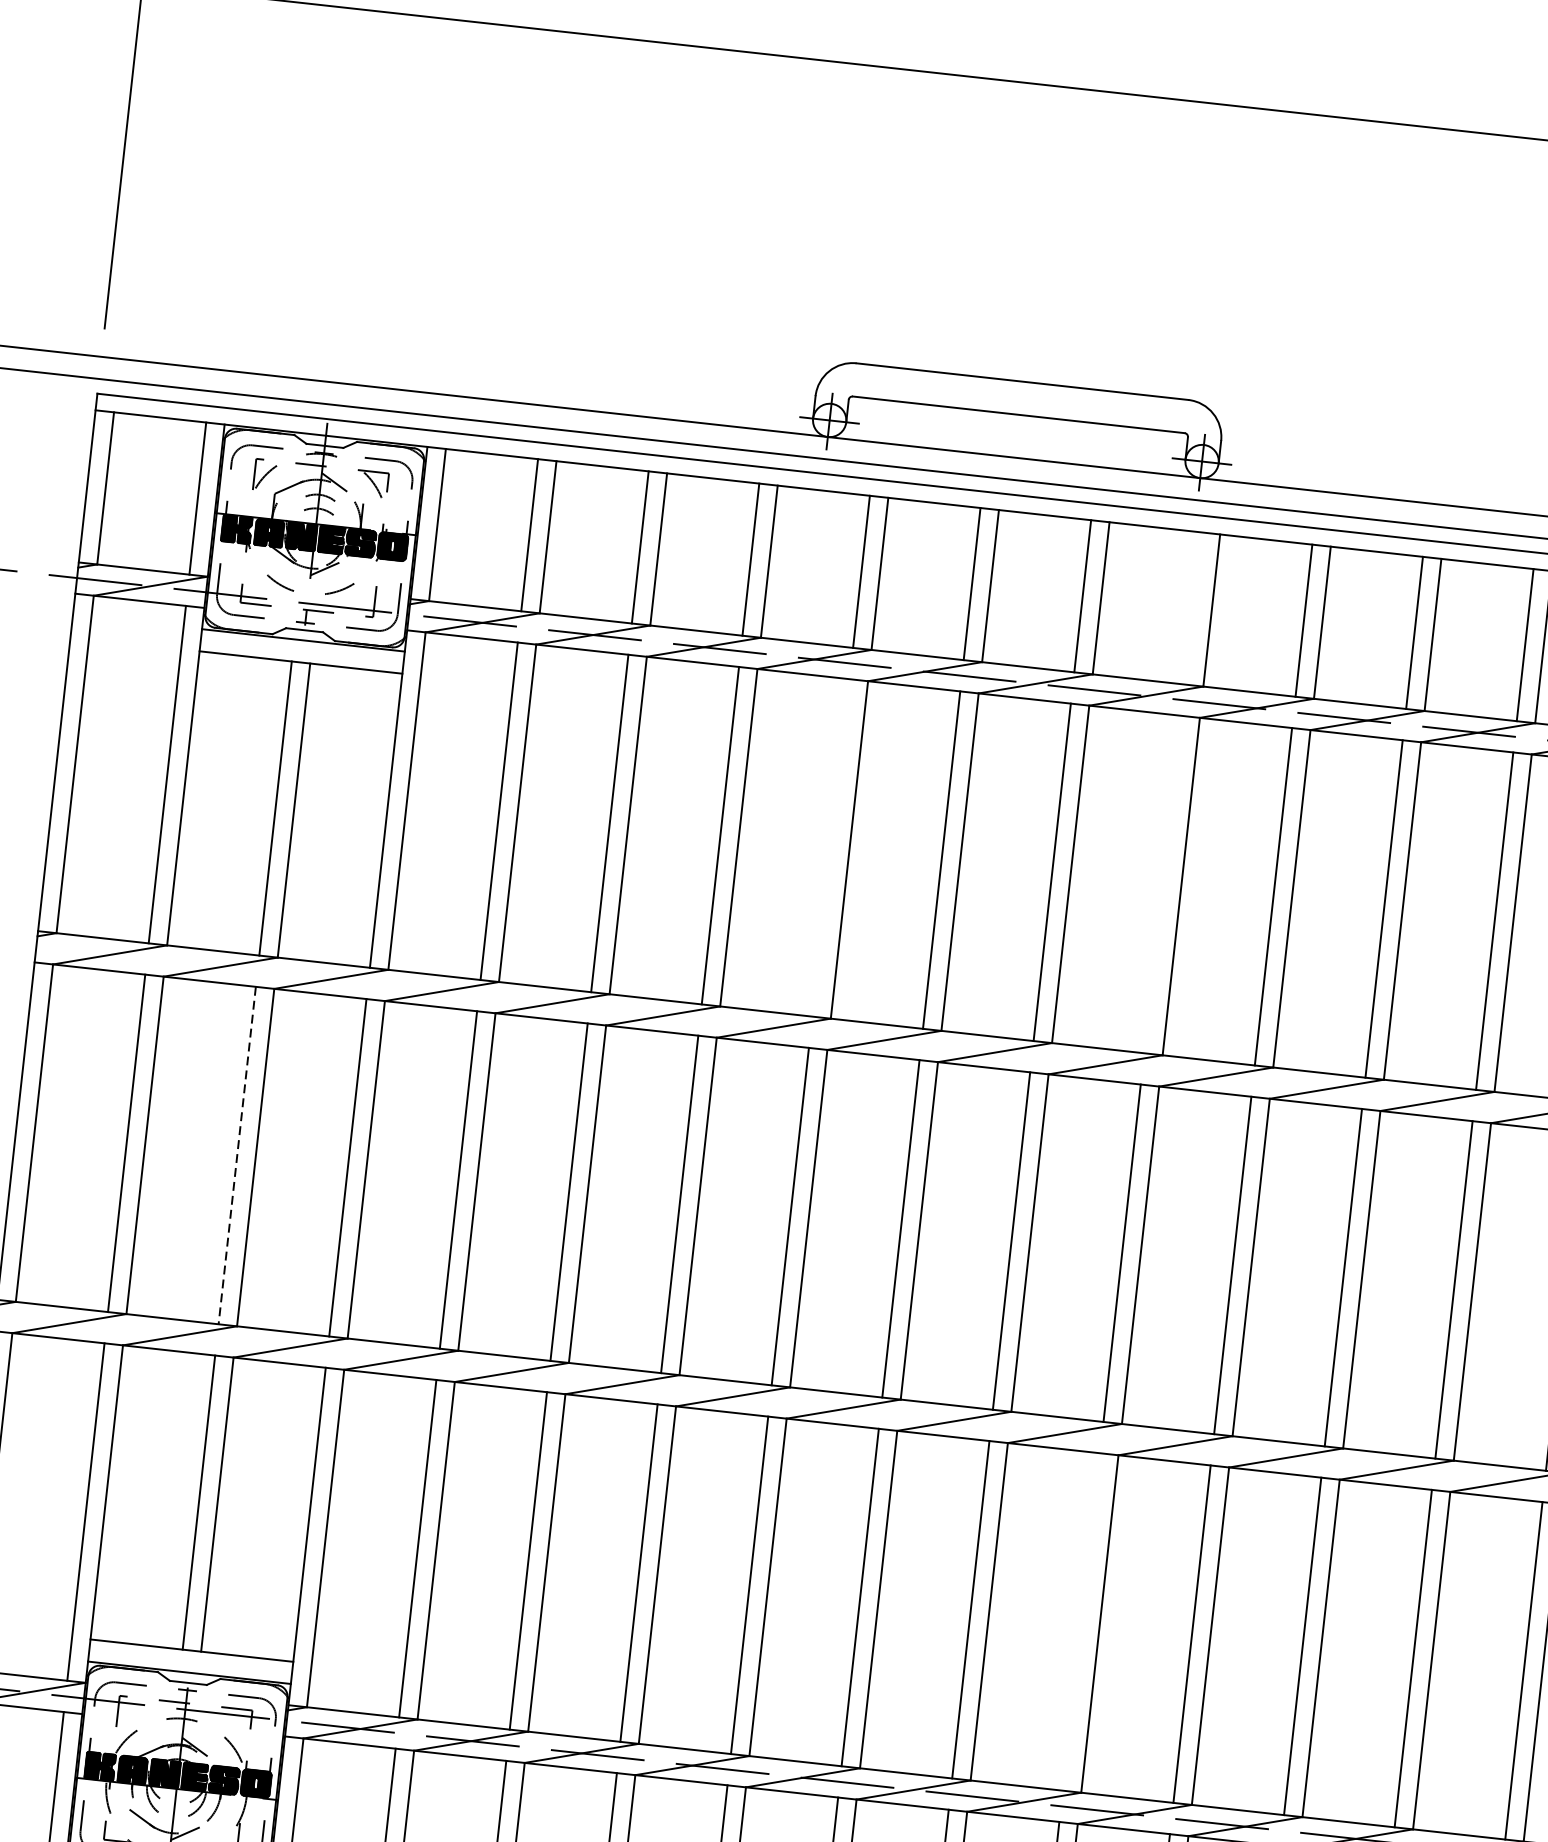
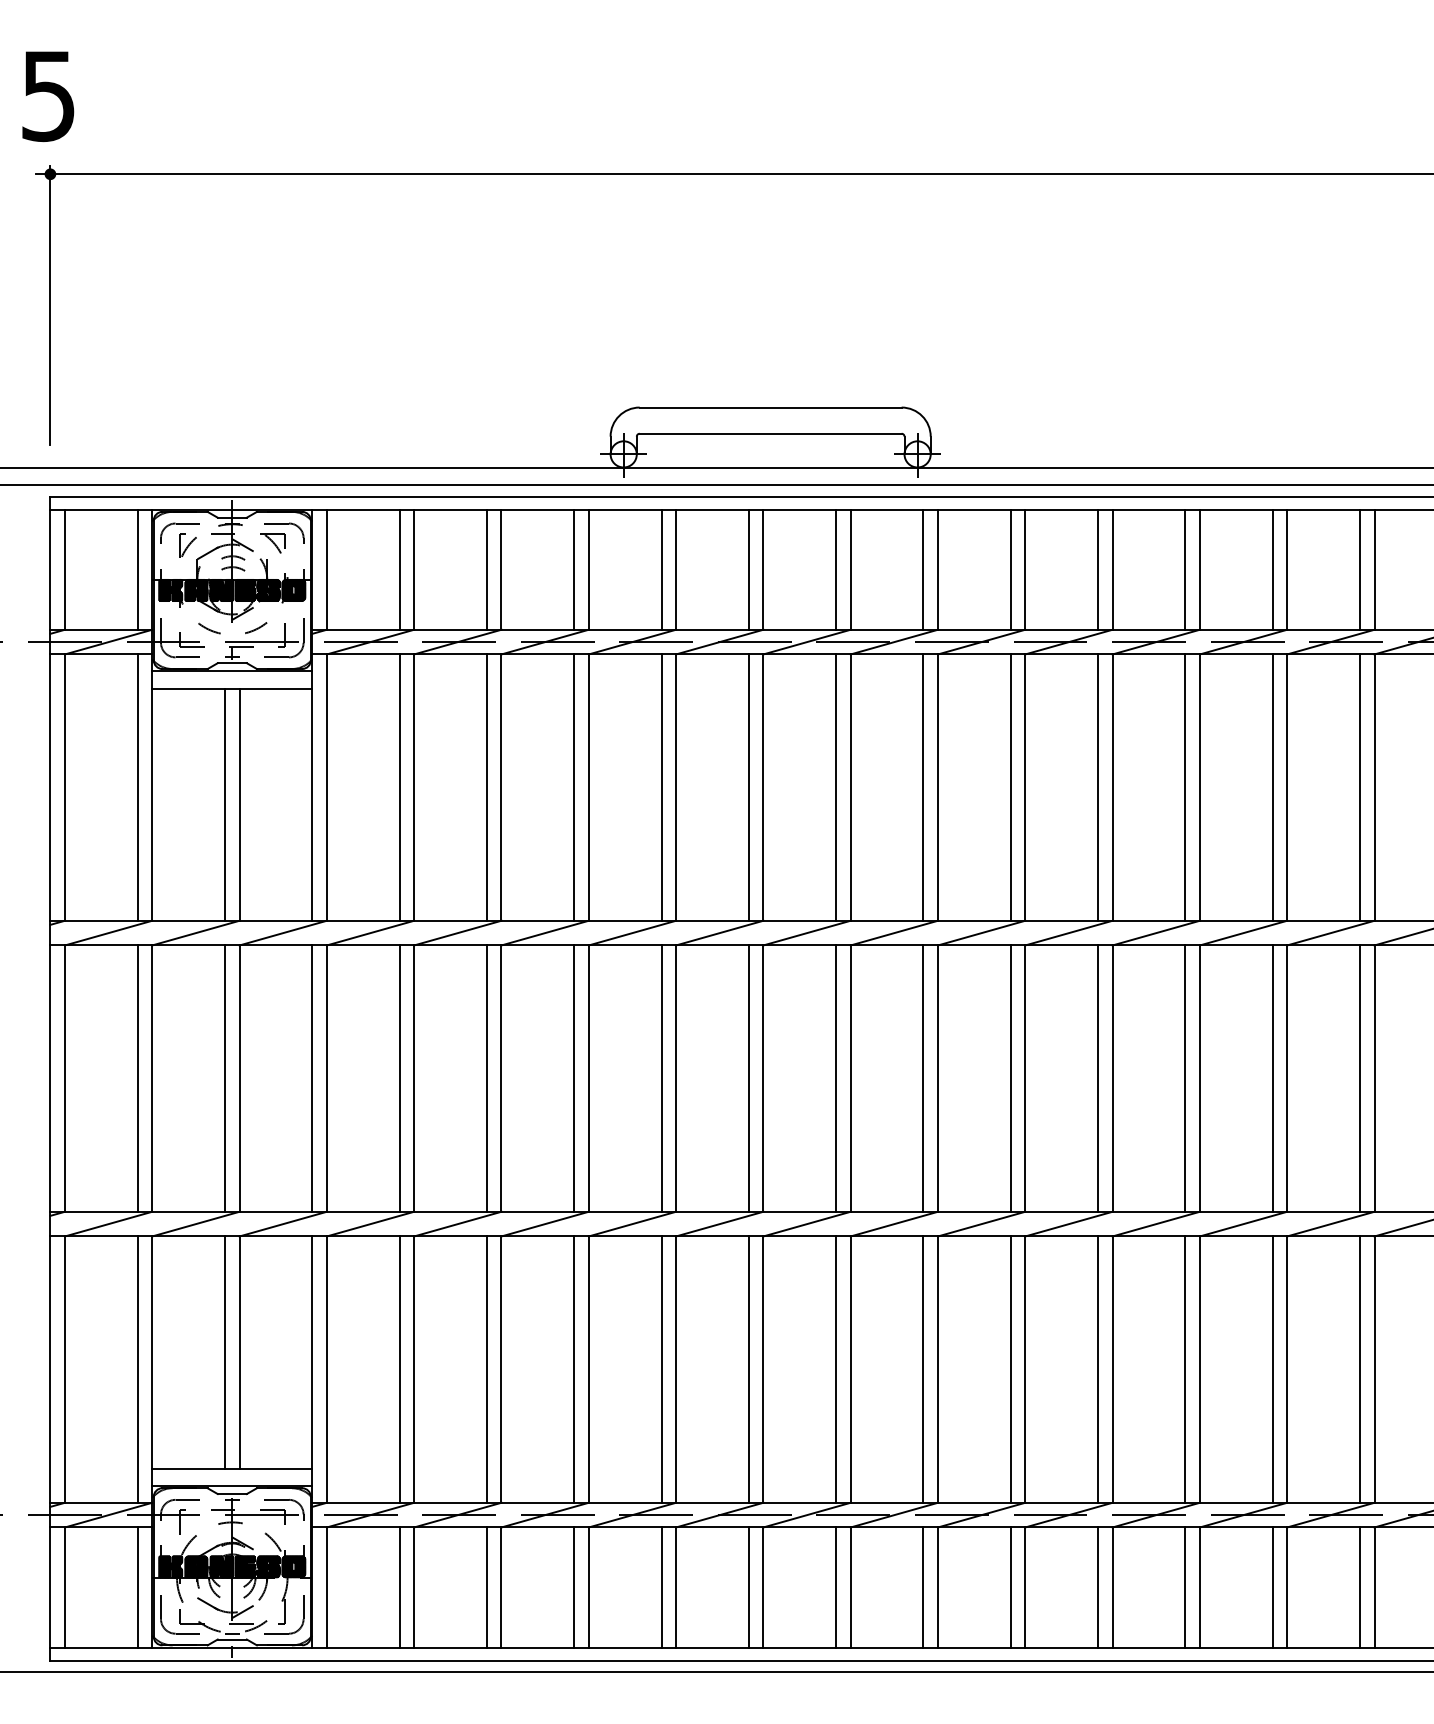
line: (1193, 608) -> (923, 569), added
line: (830, 847) -> (661, 787), added
line: (1162, 884) -> (923, 787), added
line: (237, 1156) -> (225, 1079), dashed -> solid
line: (1081, 1621) -> (923, 1369), added

